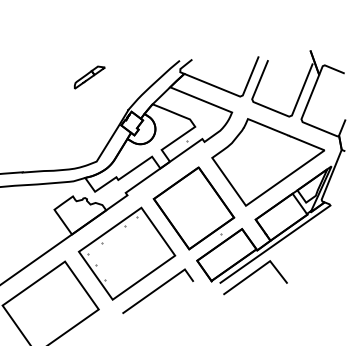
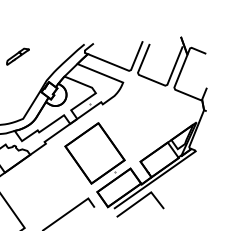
part: (268, 162) -> (150, 119), removed
part: (126, 253) -> (45, 186), removed

